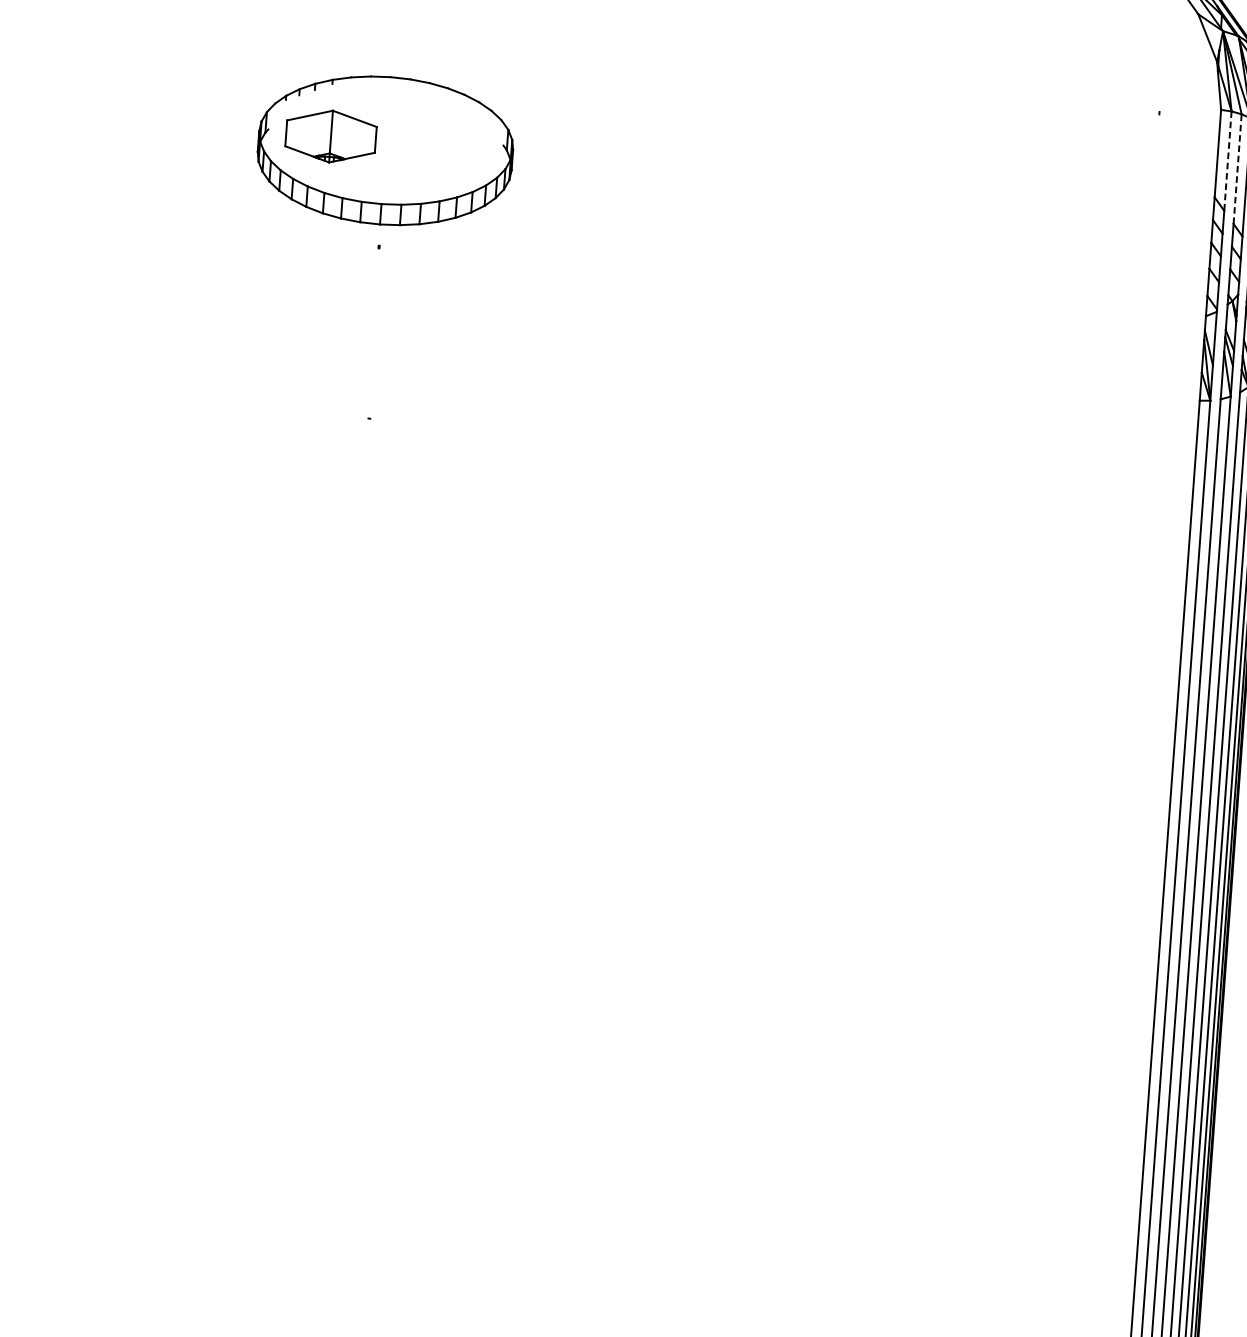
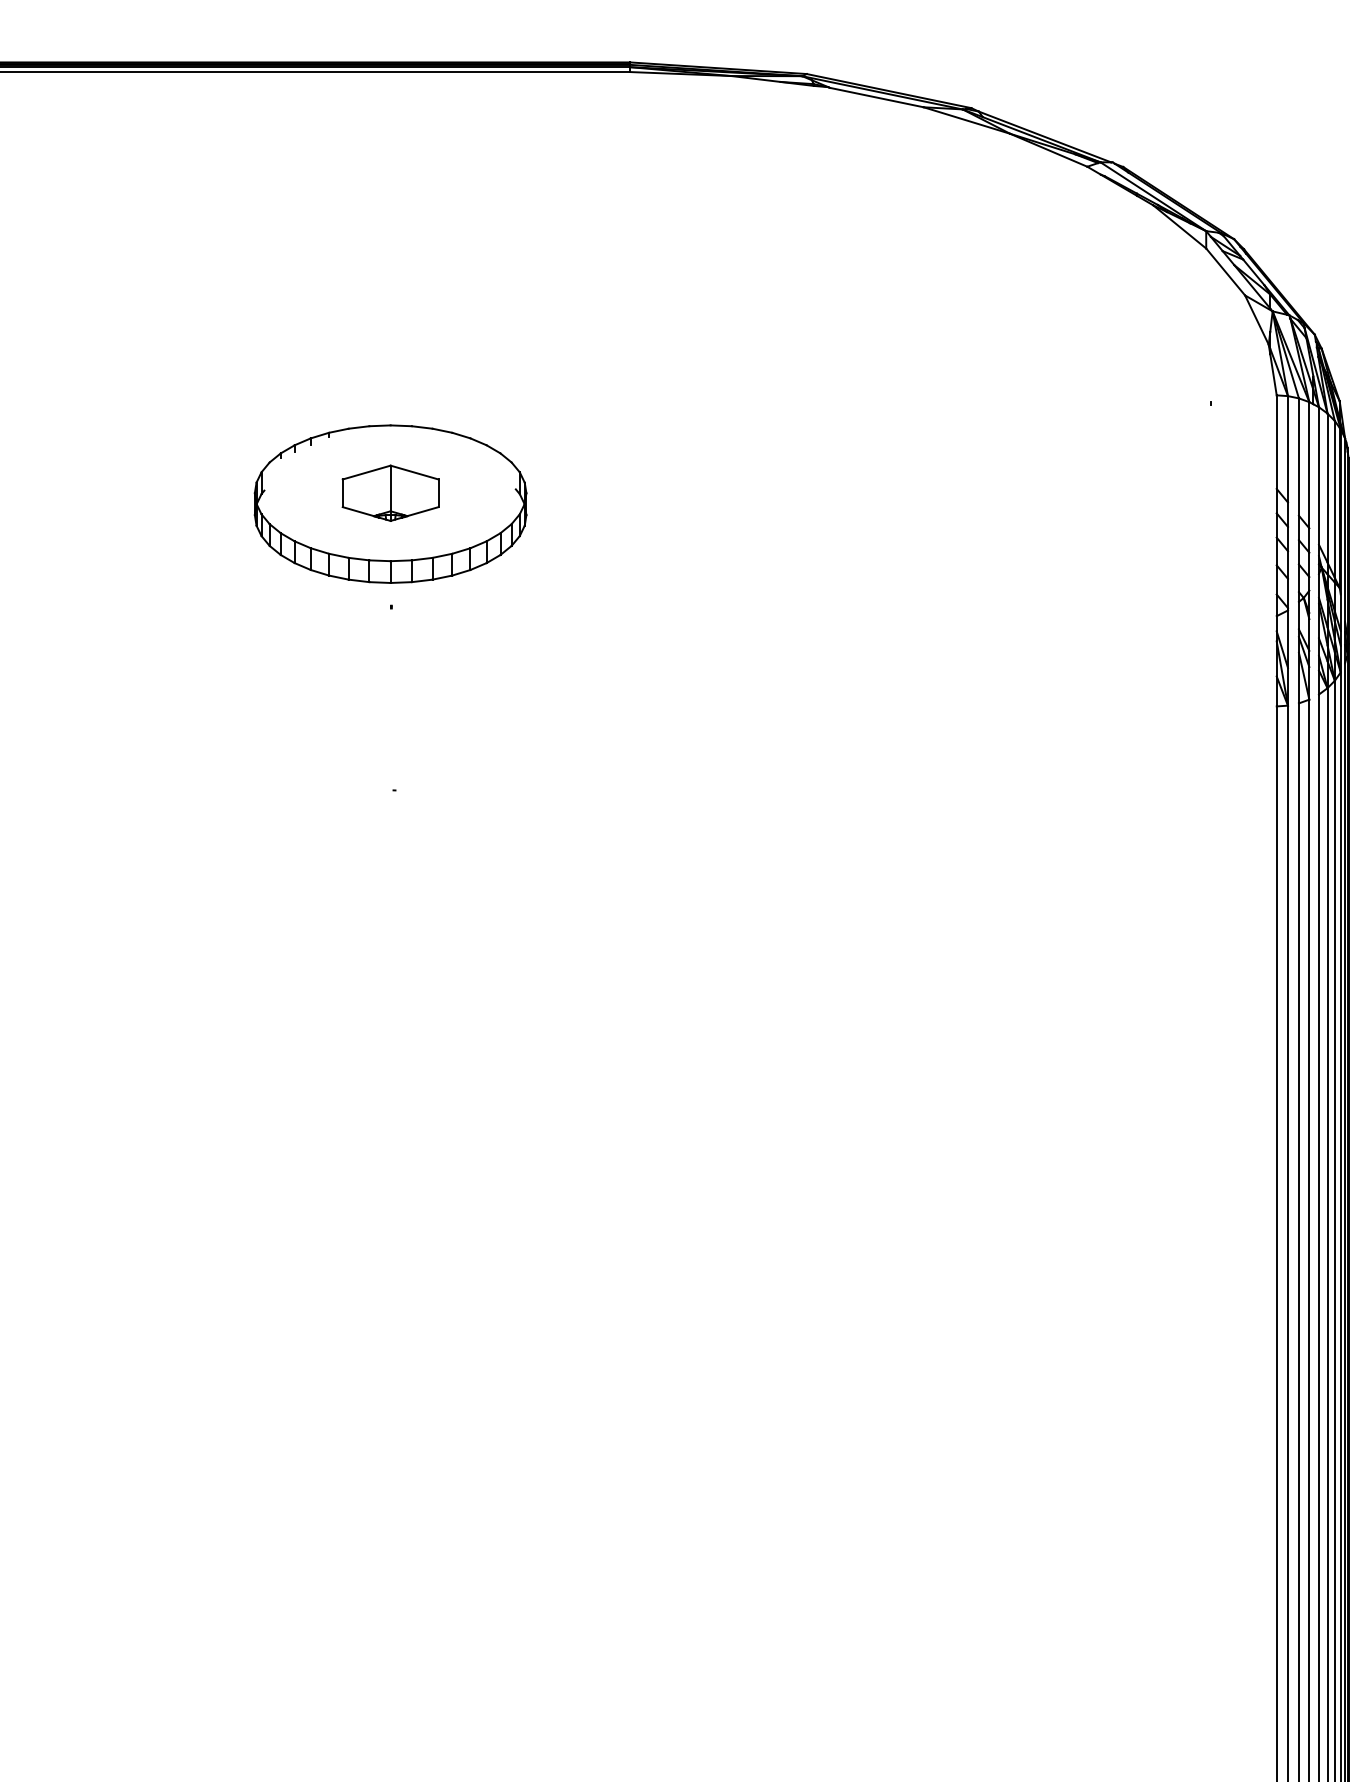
part: (330, 135) -> (390, 492), moved
line: (1227, 161) -> (1287, 449), dashed -> solid
line: (1237, 169) -> (1298, 457), dashed -> solid

